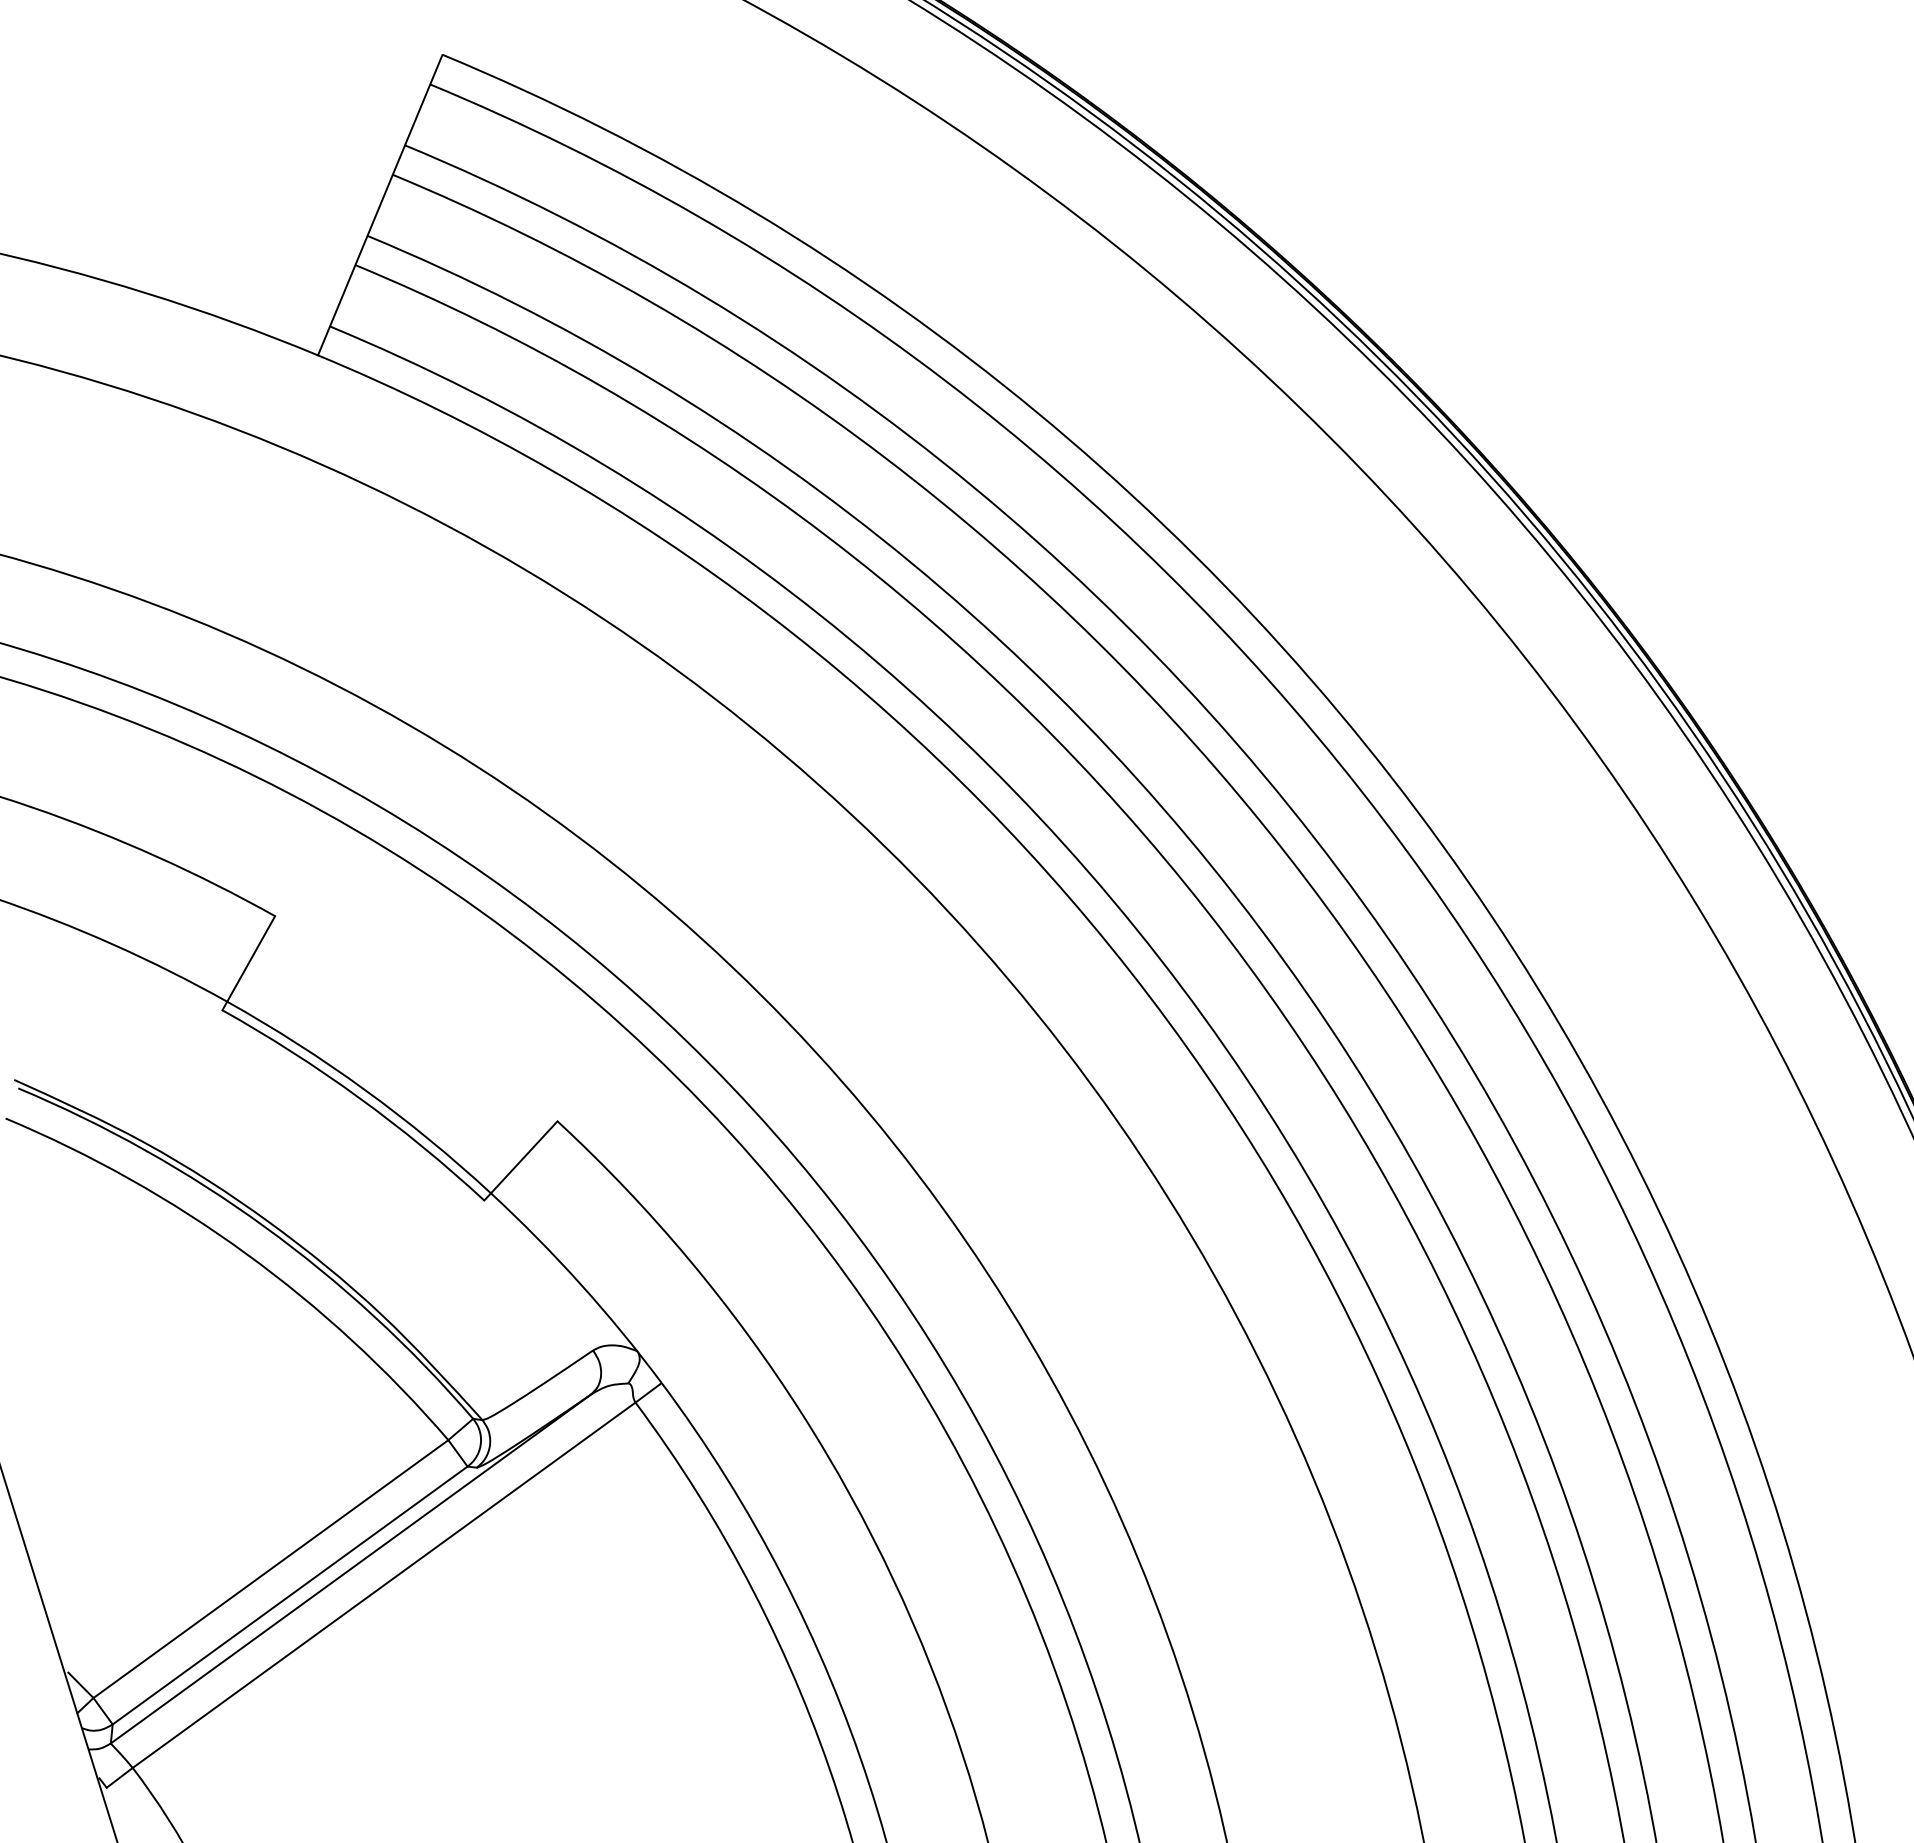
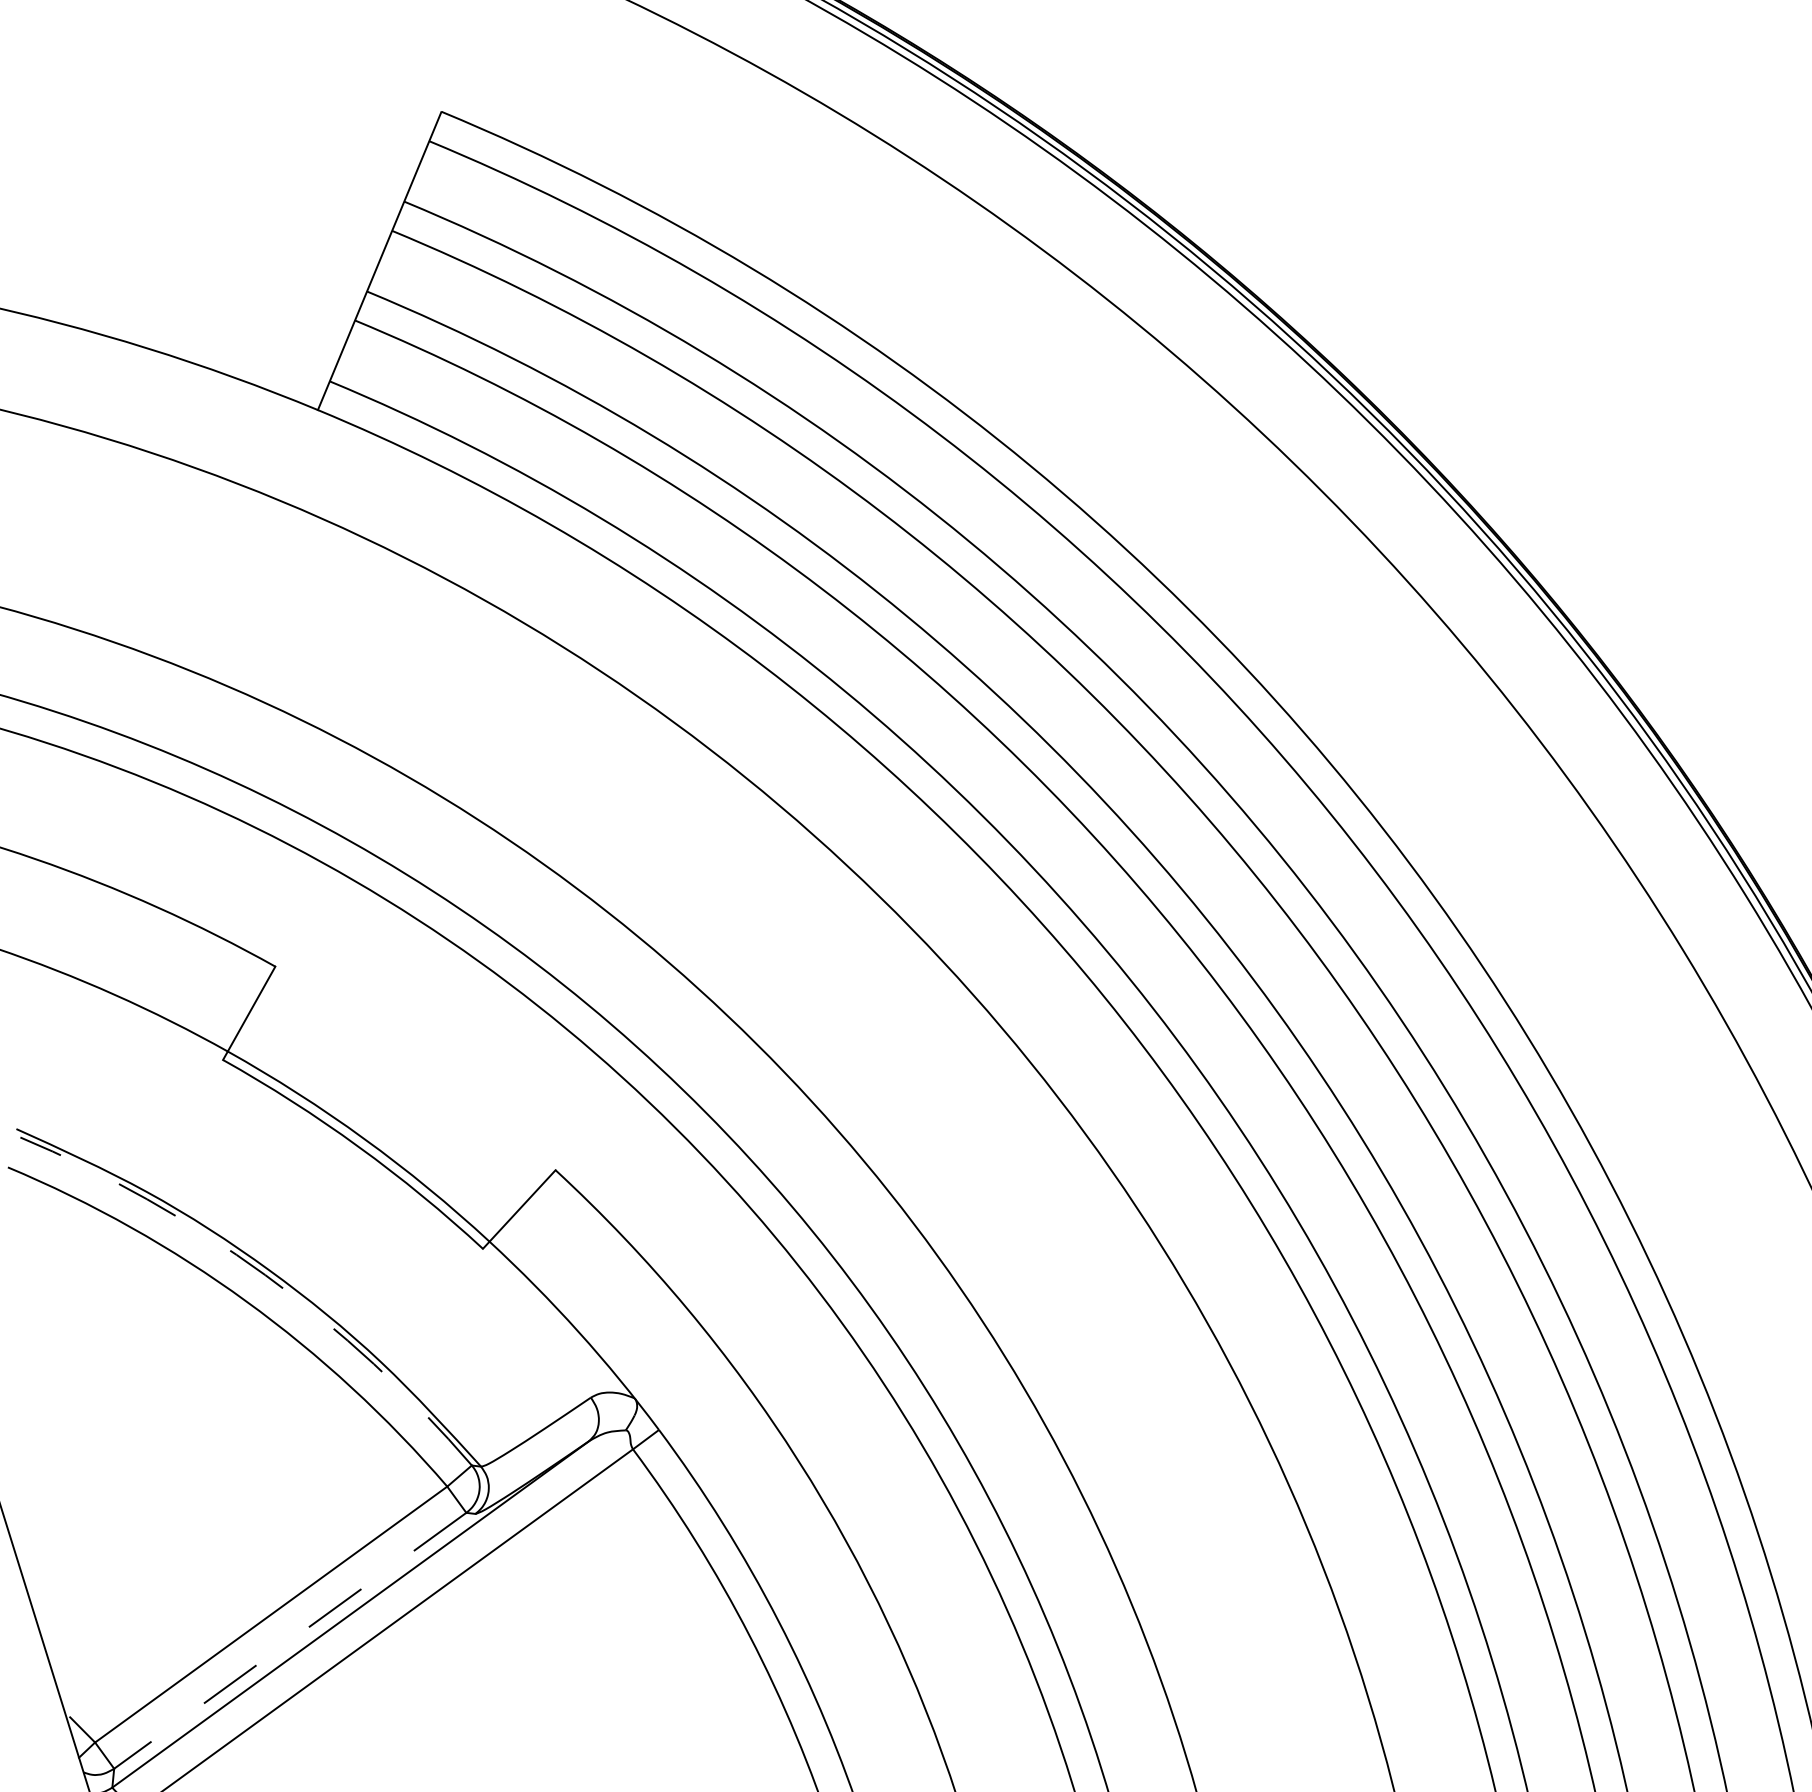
arc: (265, 1227) -> (265, 1275), solid -> dashed
line: (289, 1595) -> (289, 1640), solid -> dashed

